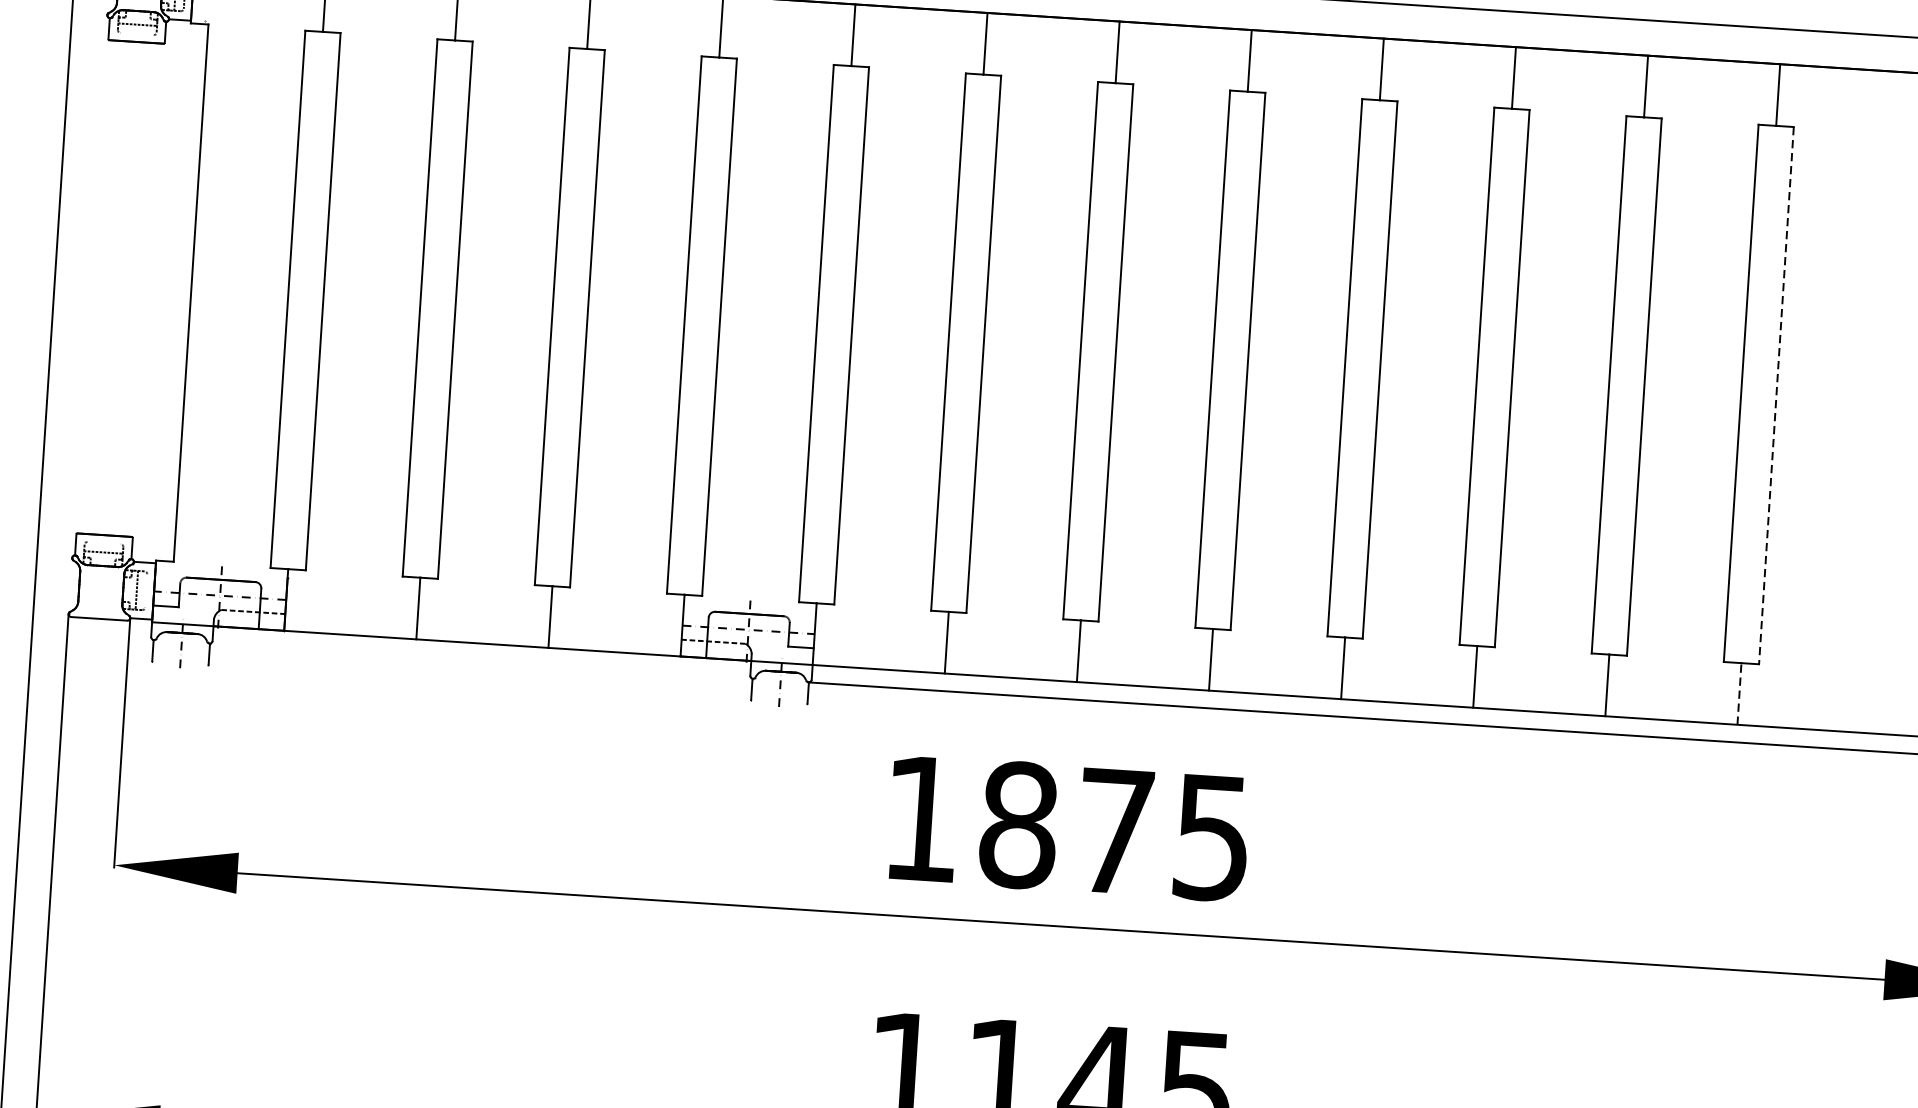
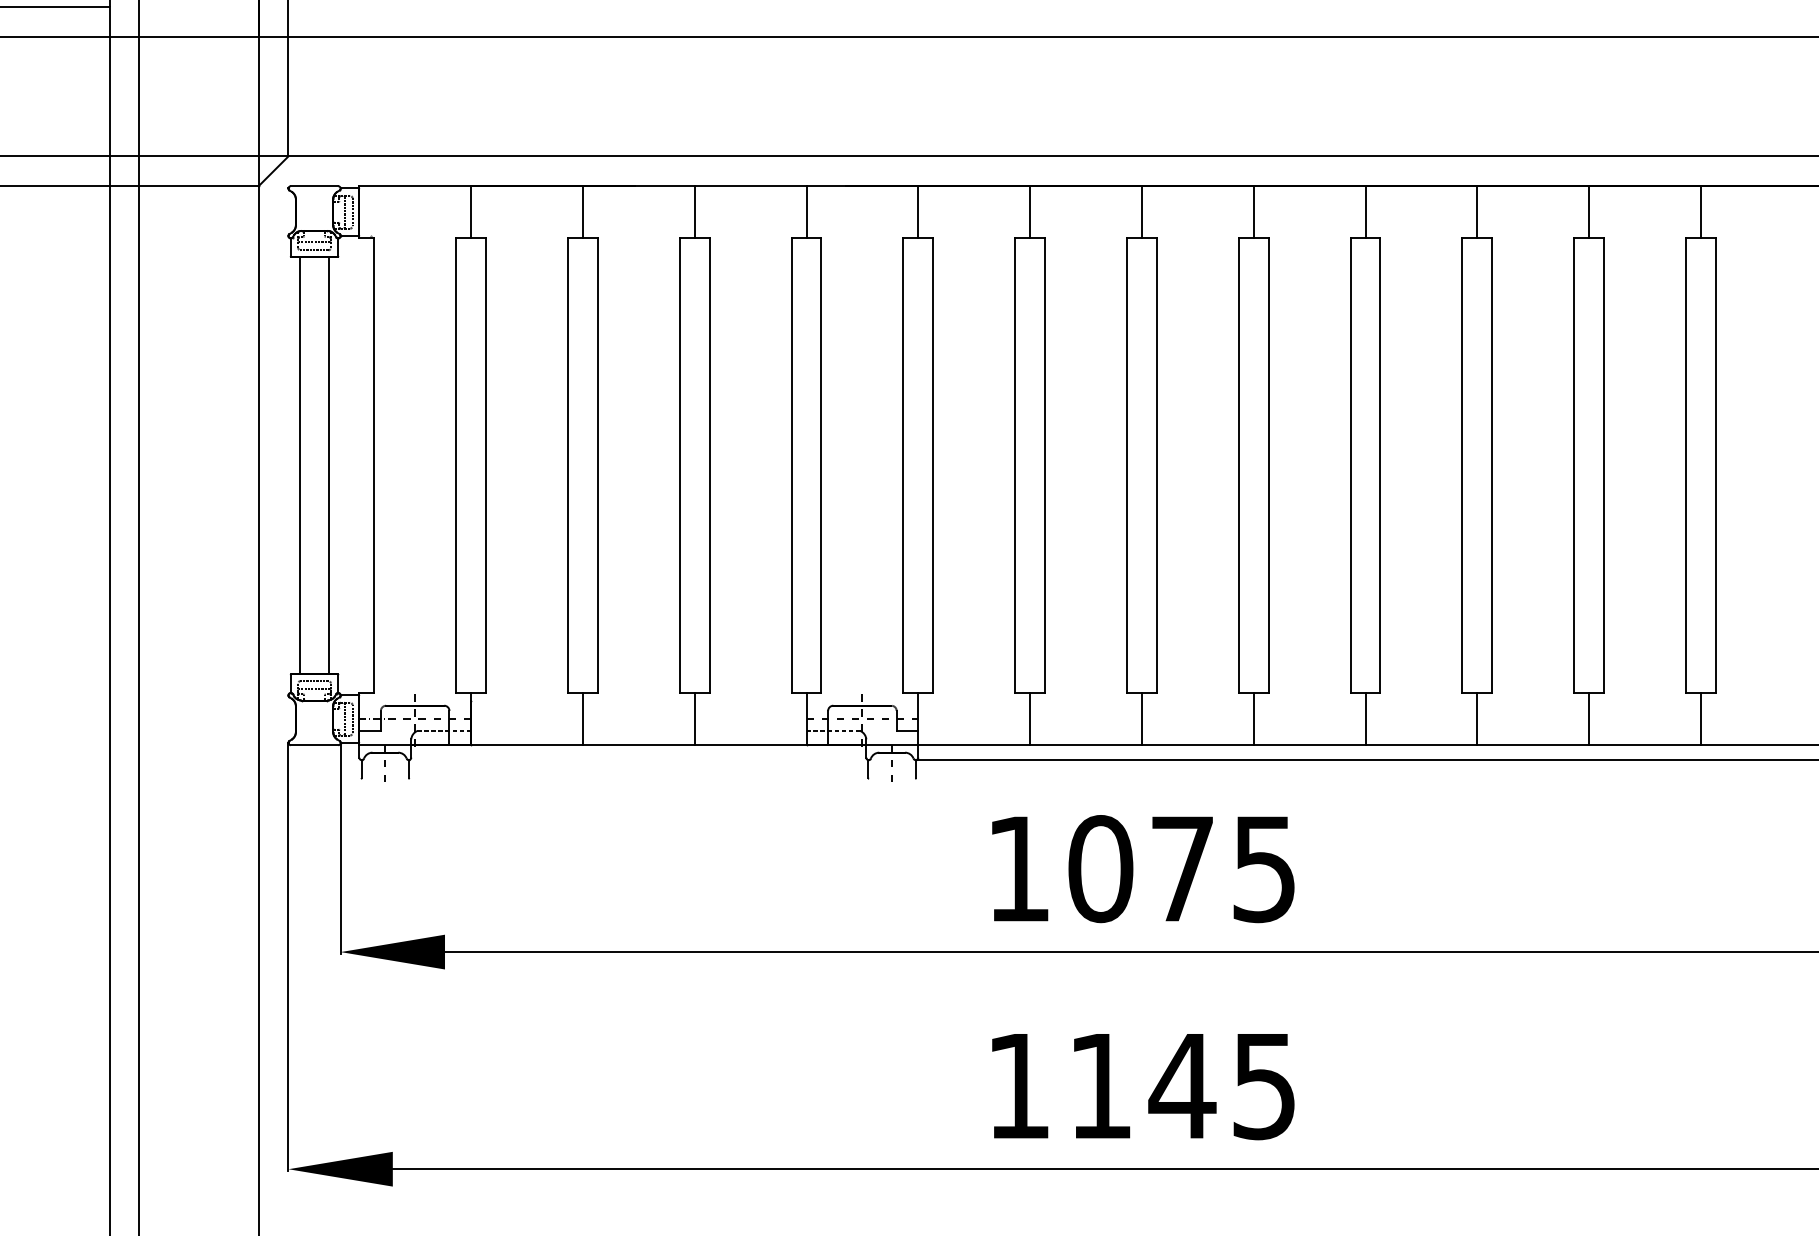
line: (137, 34) -> (314, 250), added
line: (102, 287) -> (299, 465), added
line: (138, 289) -> (329, 465), added
line: (1775, 396) -> (1715, 466), dashed -> solid
line: (104, 543) -> (314, 681), added
line: (146, 590) -> (352, 718), added
line: (1738, 693) -> (1700, 718), dashed -> solid
text: (1018, 824) -> (1100, 868), 1875 -> 1075

